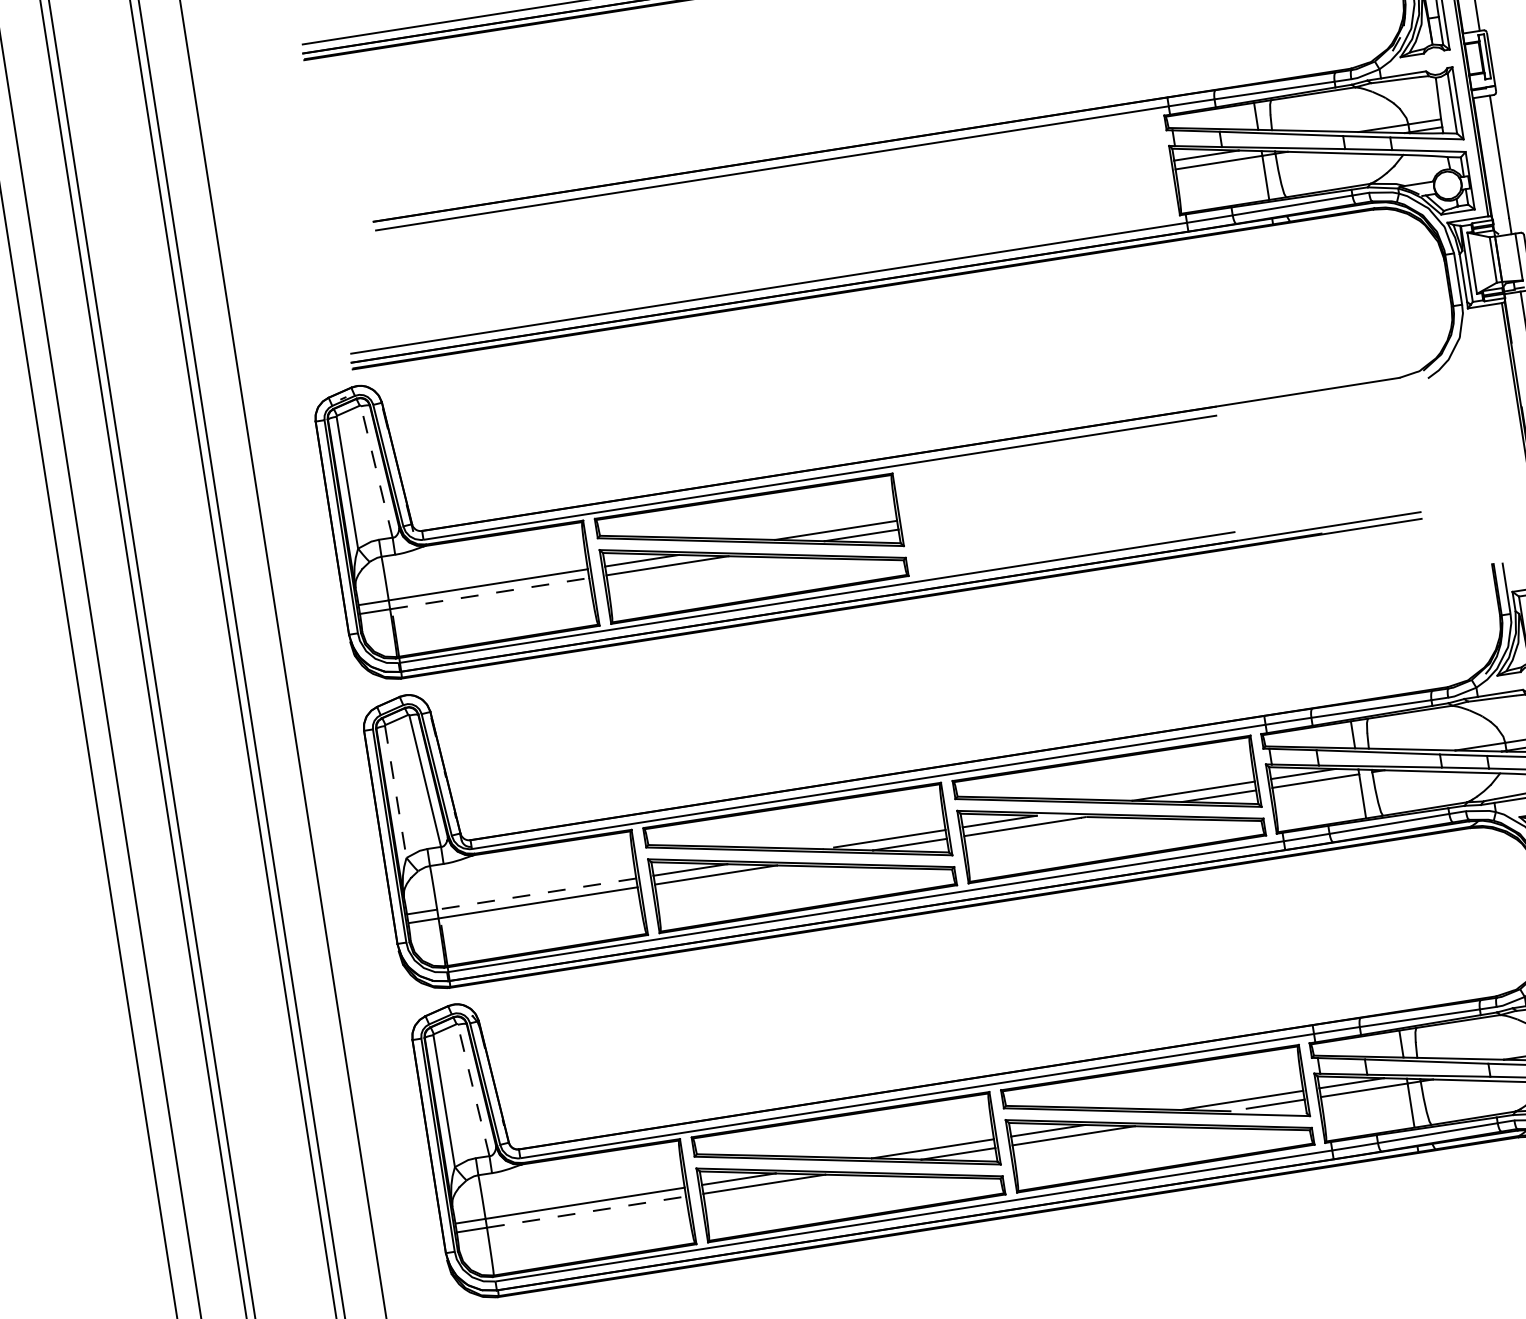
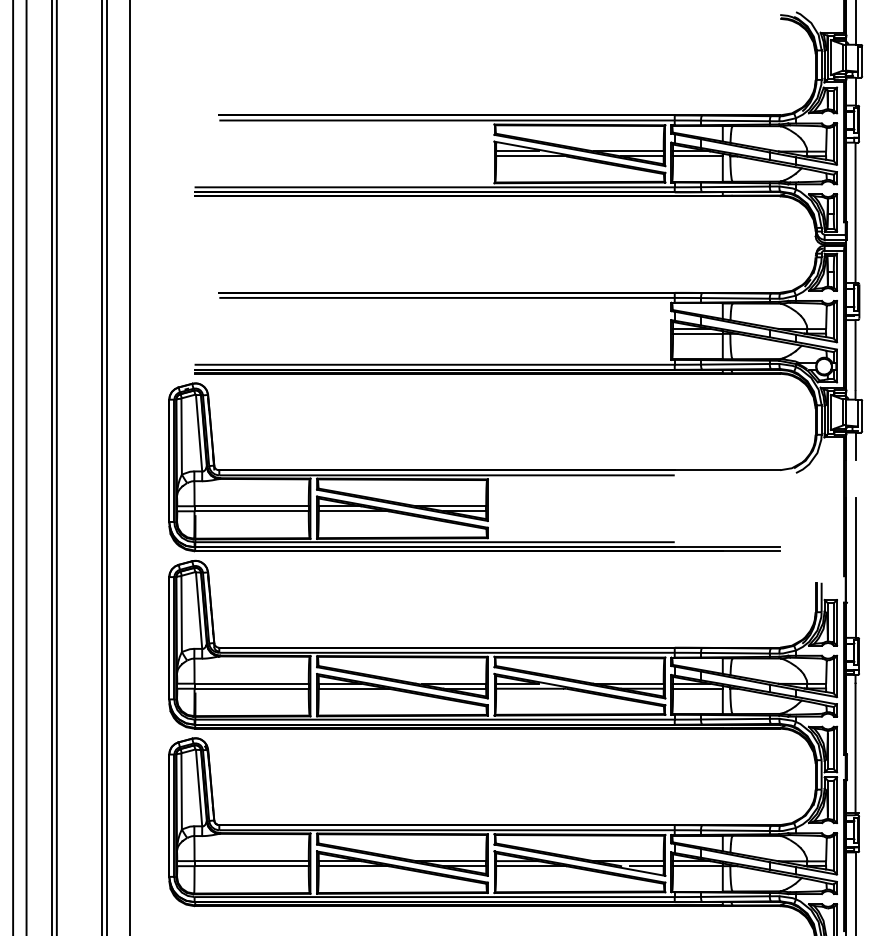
line: (377, 470) -> (199, 432), dashed -> solid
line: (491, 593) -> (252, 511), dashed -> solid
line: (395, 792) -> (181, 614), dashed -> solid
line: (536, 893) -> (251, 683), dashed -> solid
line: (474, 1089) -> (199, 787), dashed -> solid
line: (588, 1212) -> (252, 866), dashed -> solid

